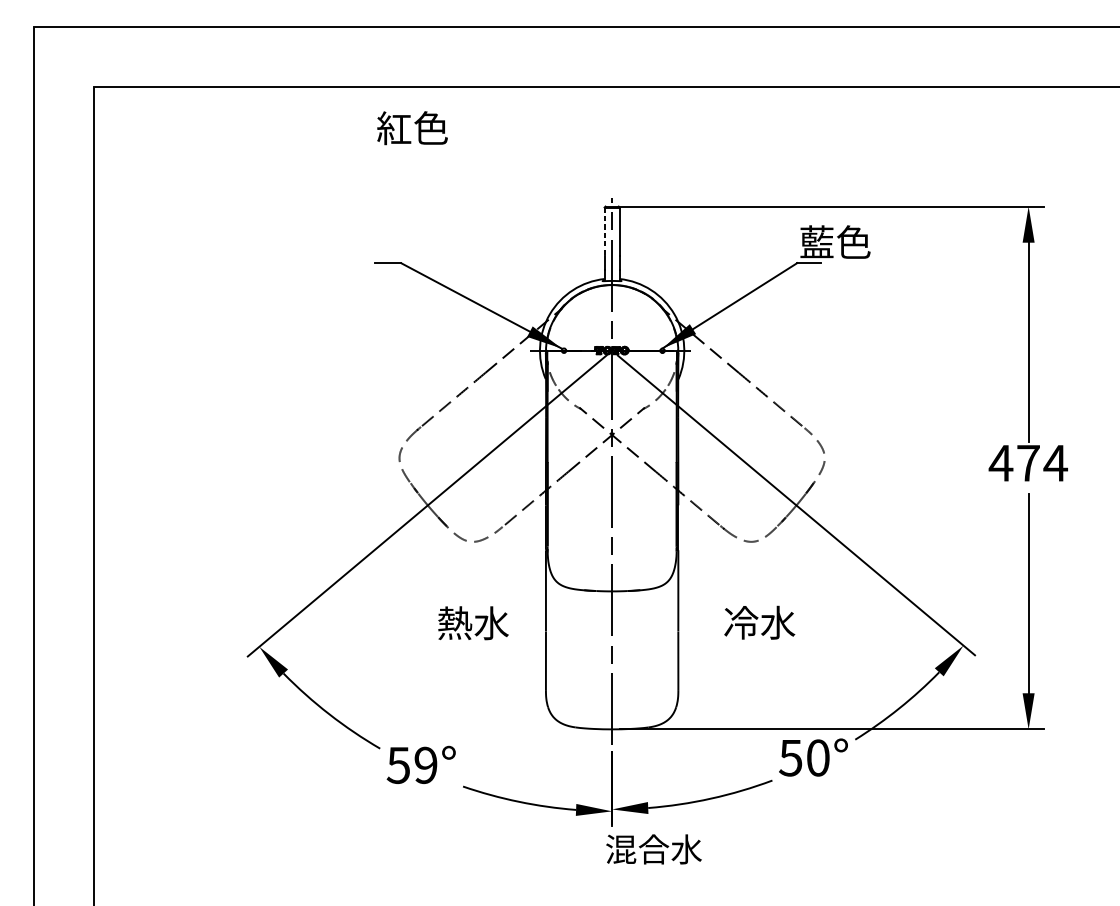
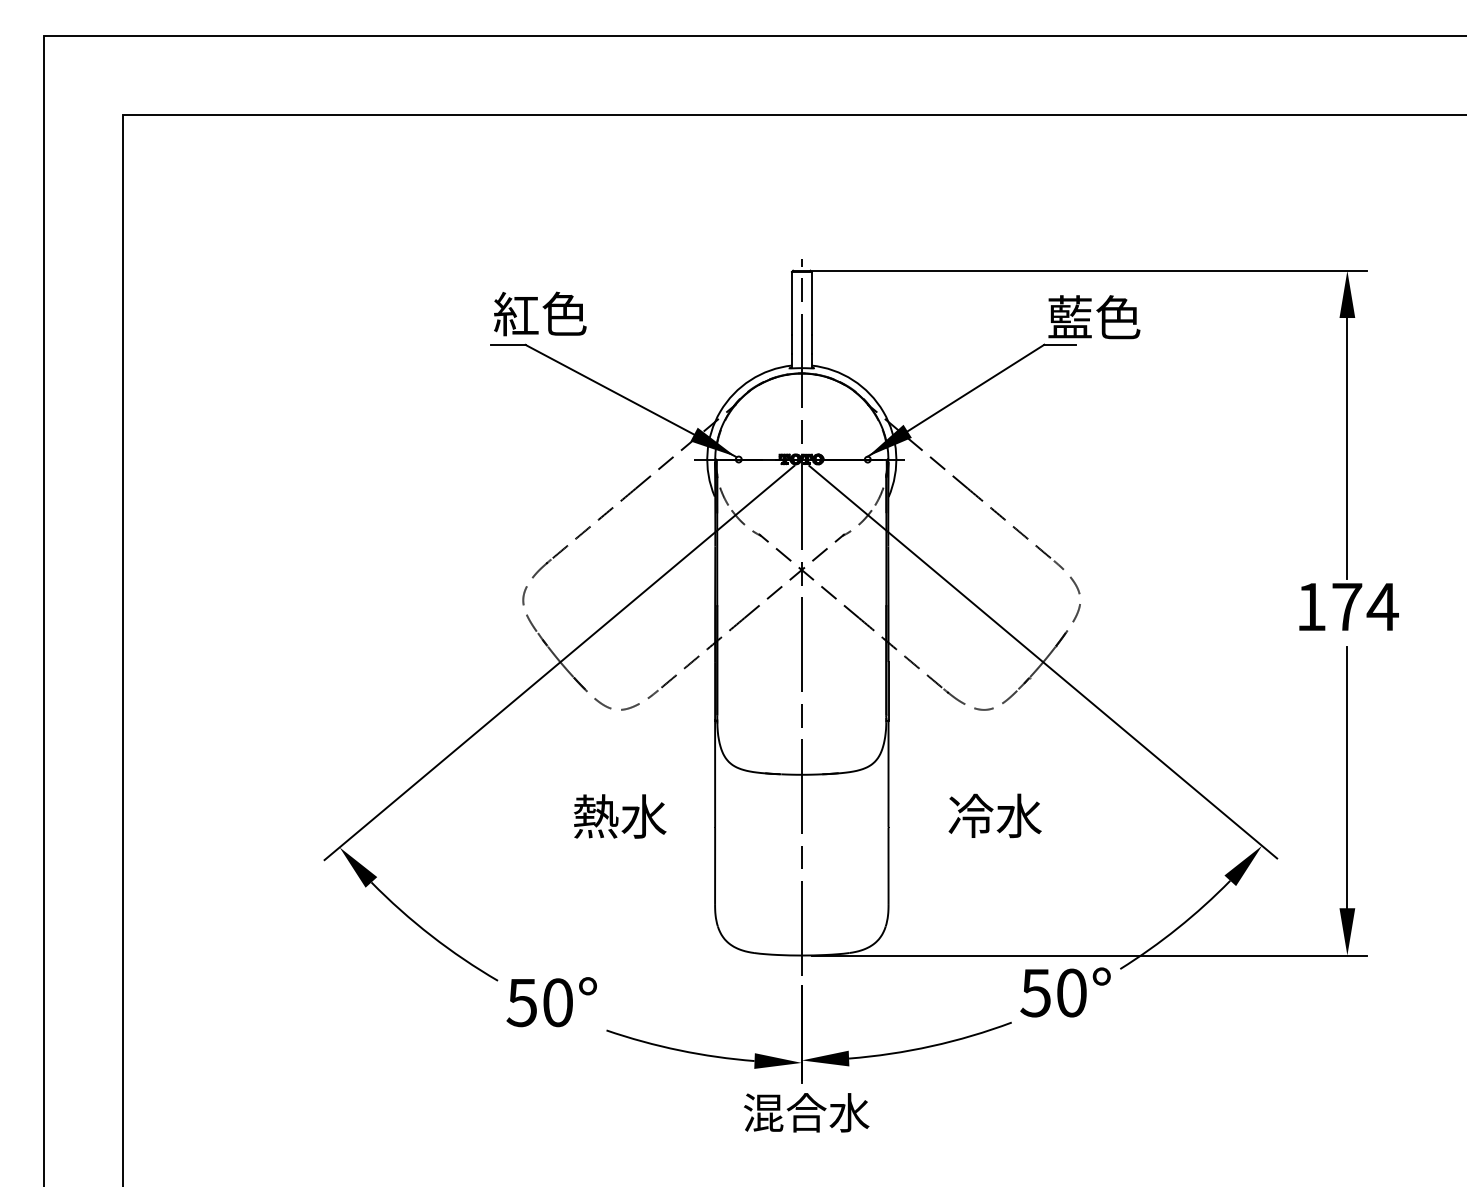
text: (412, 127) -> (540, 313), moved
line: (604, 231) -> (791, 303), dashed -> solid
text: (1001, 462) -> (1311, 606), 474 -> 174
text: (425, 765) -> (557, 1002), 59° -> 50°
text: (653, 849) -> (806, 1112), moved

